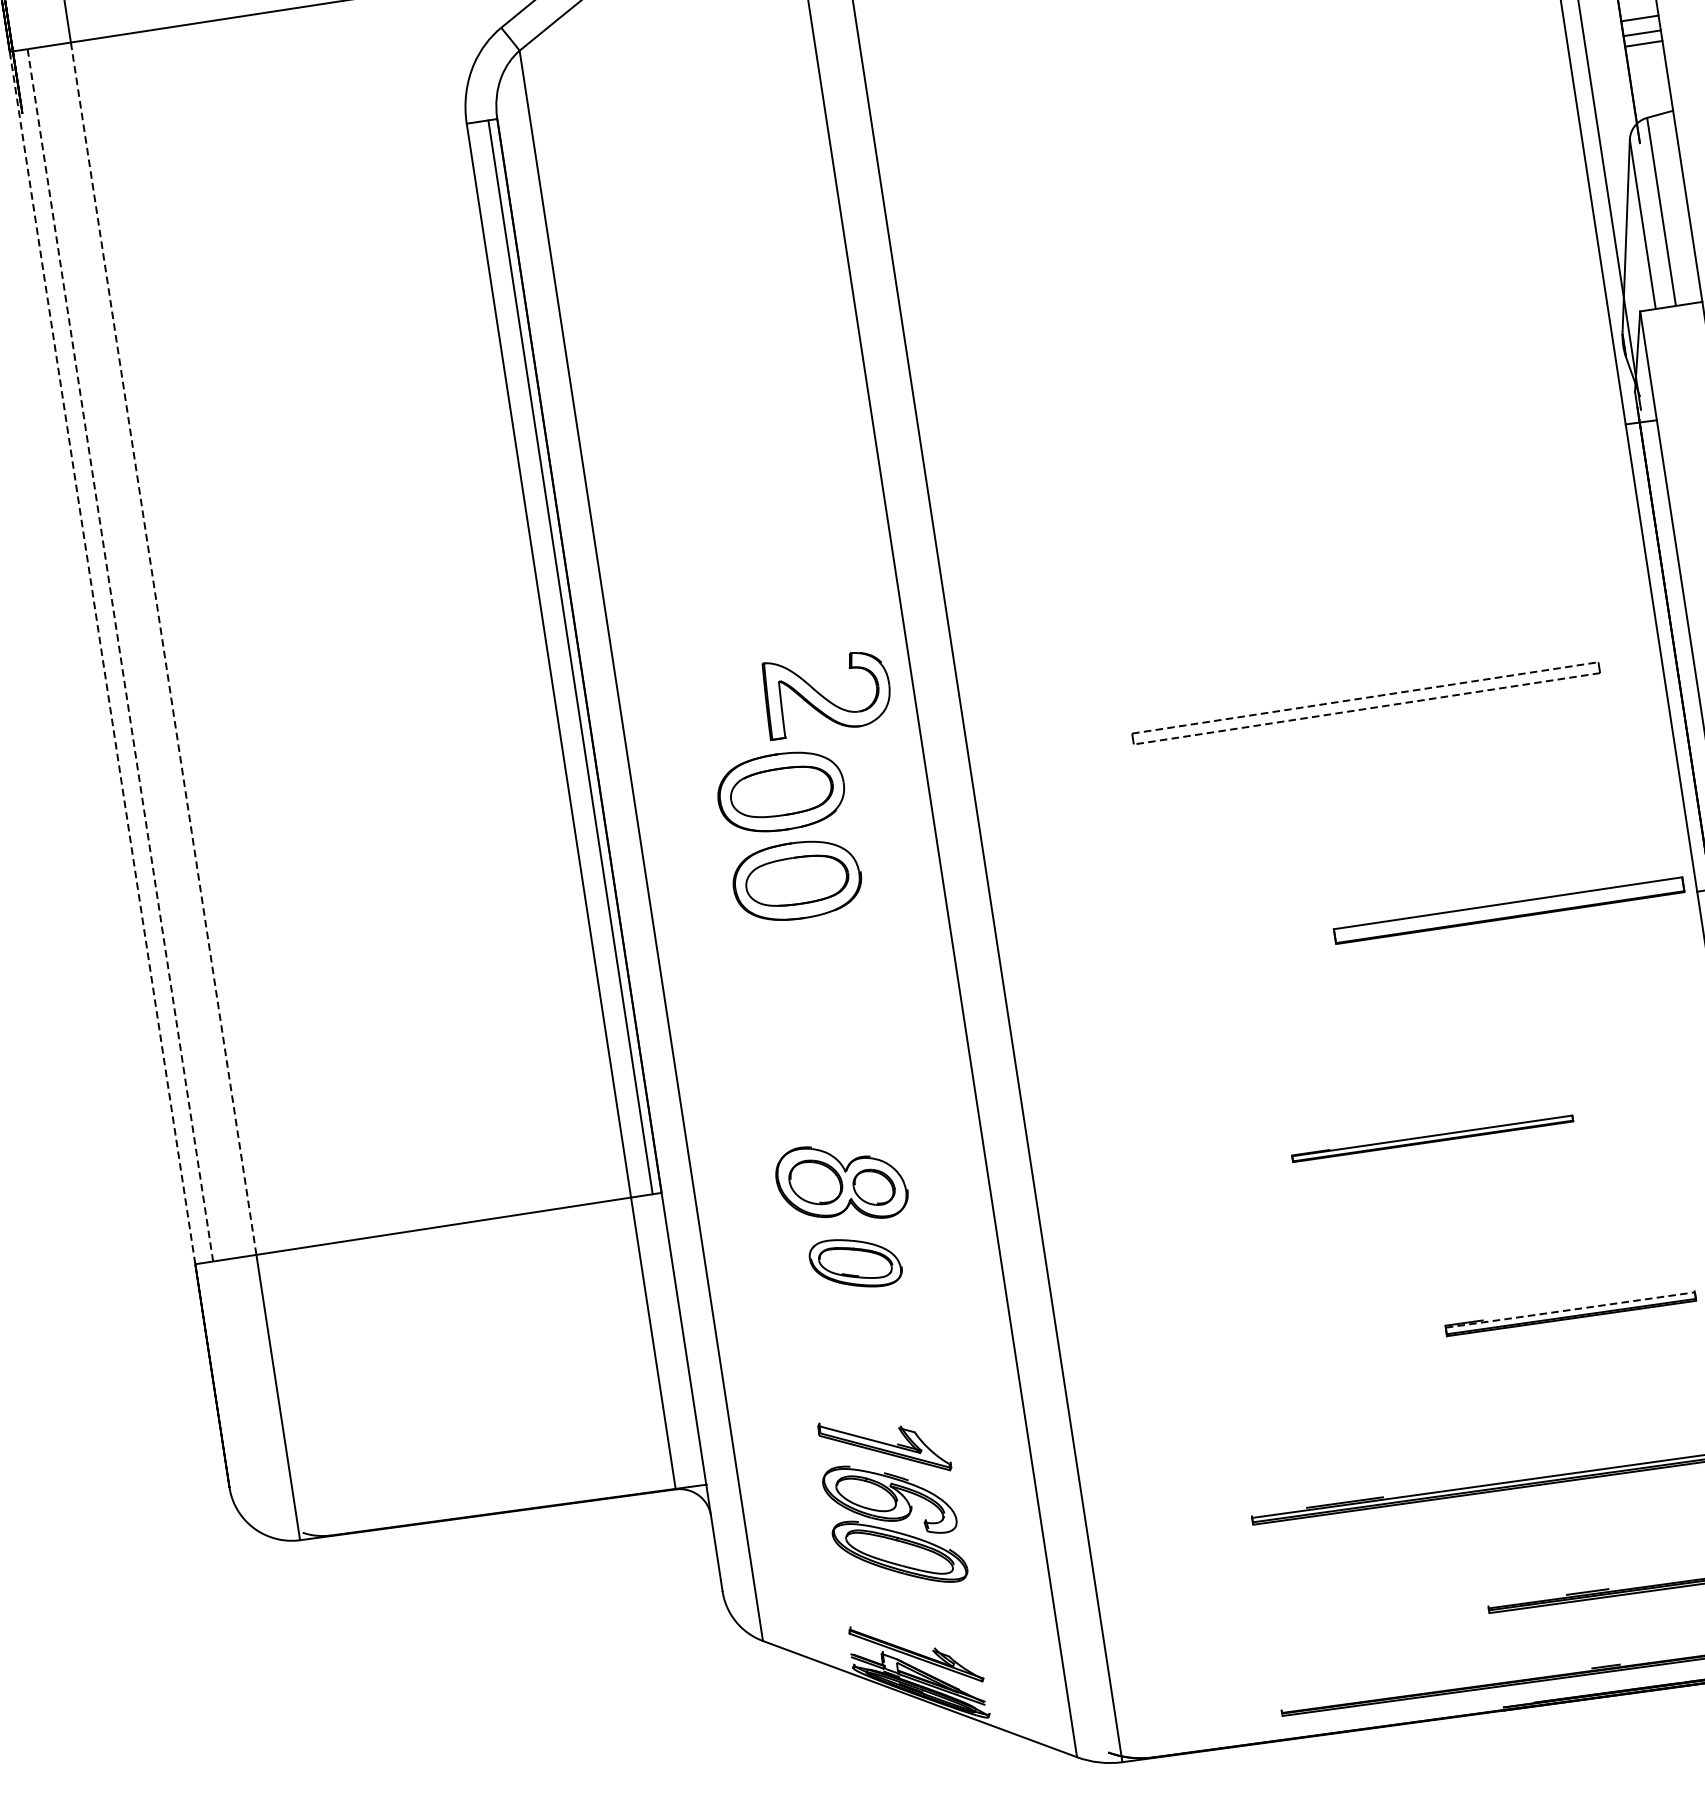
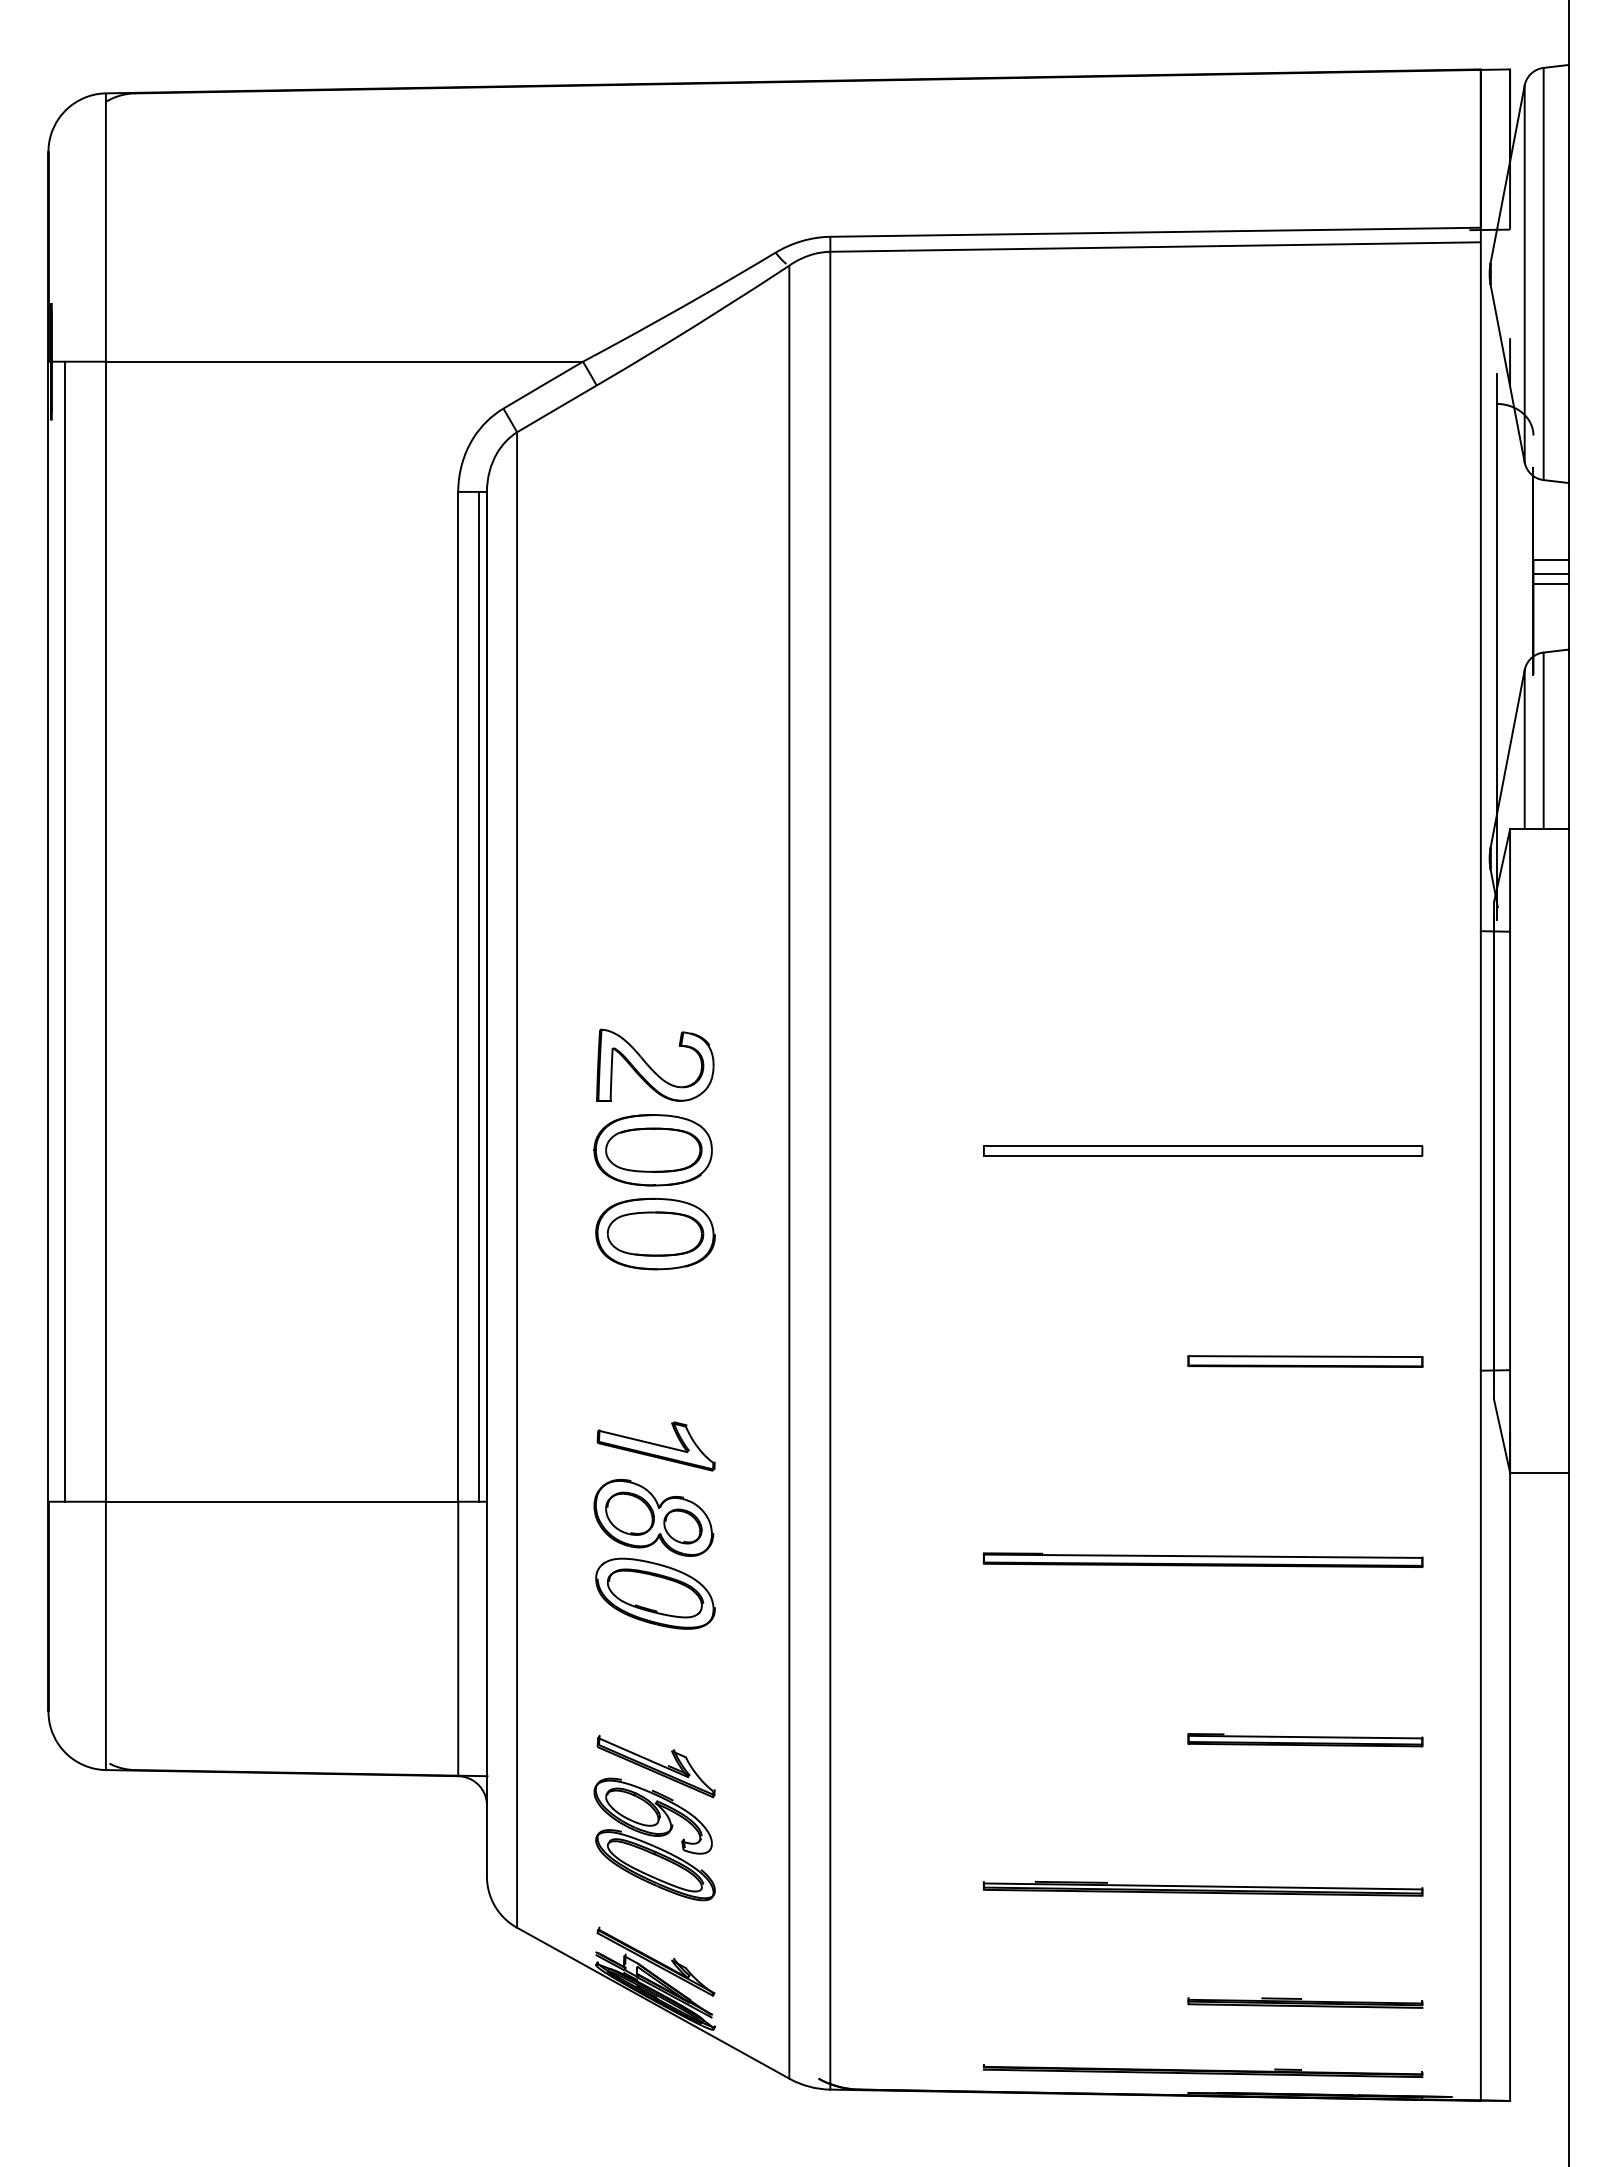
line: (163, 648) -> (105, 931), dashed -> solid
line: (120, 655) -> (65, 931), dashed -> solid
line: (102, 658) -> (48, 932), dashed -> solid
part: (827, 691) -> (655, 1064), moved
line: (1365, 697) -> (1203, 1145), dashed -> solid
line: (1366, 709) -> (1202, 1156), dashed -> solid
part: (1509, 910) -> (1305, 1361), size x0.71
part: (831, 1106) -> (655, 1446), added
part: (1431, 1137) -> (1202, 1559), size x1.67
part: (855, 1263) -> (655, 1593), size x1.43
line: (1570, 1310) -> (1305, 1737), dashed -> solid

